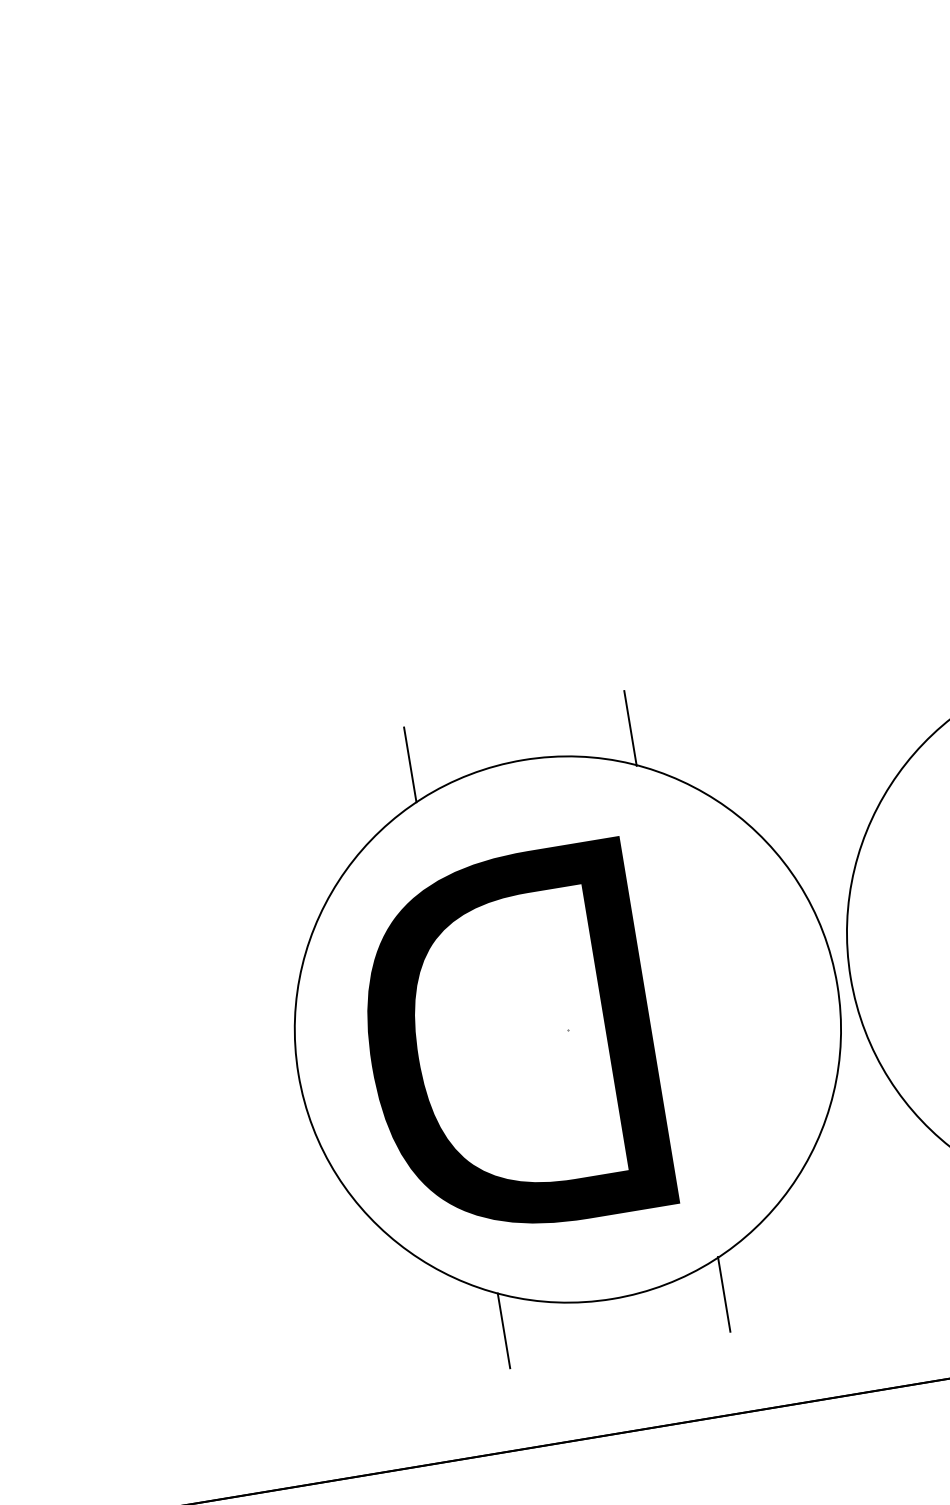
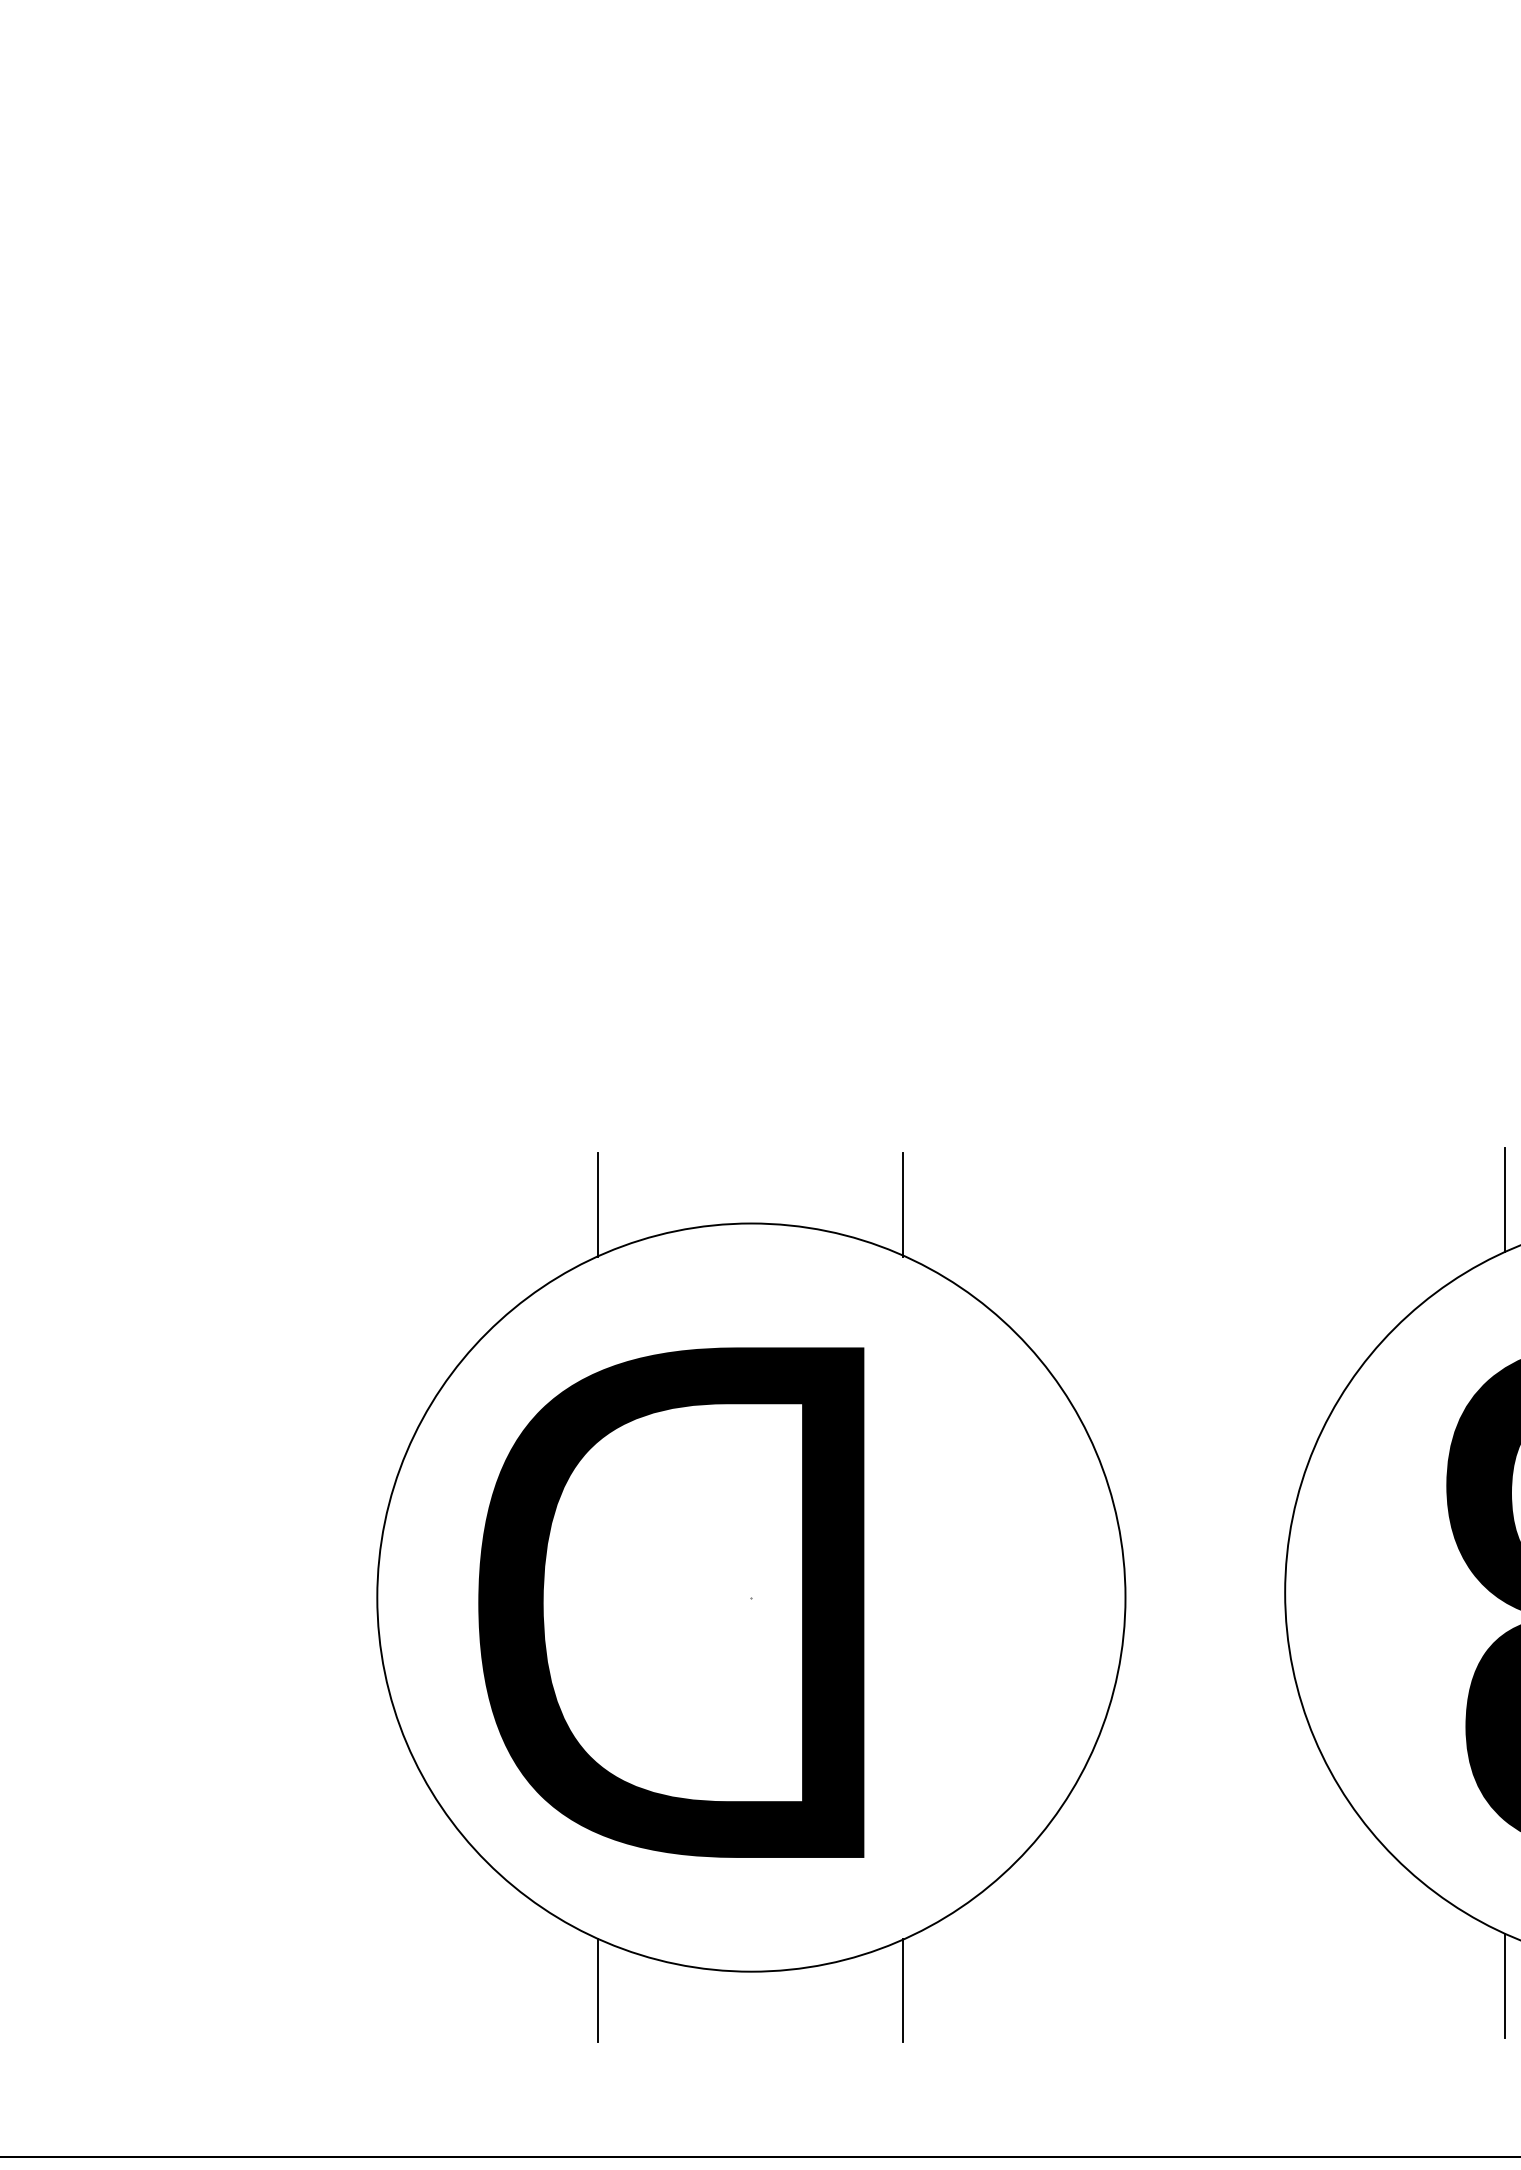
part: (567, 1029) -> (751, 1597), moved

